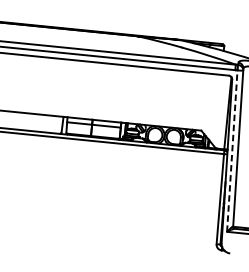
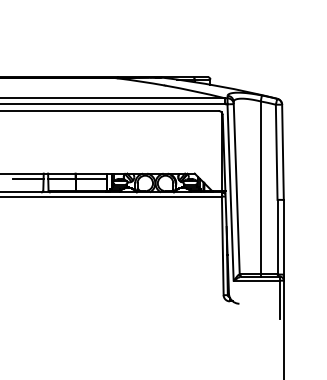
line: (48, 120) -> (27, 179), added
line: (232, 150) -> (230, 191), dashed -> solid

